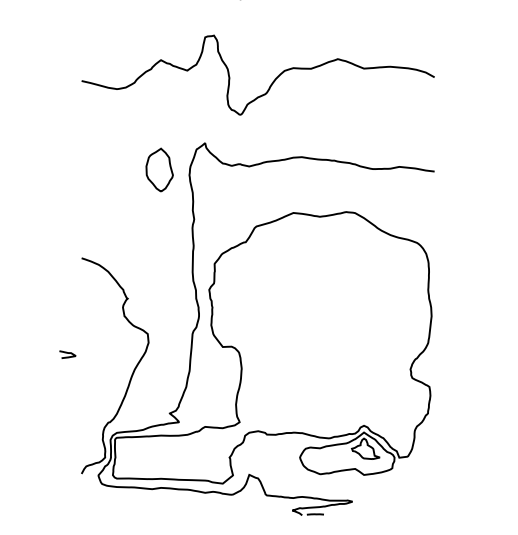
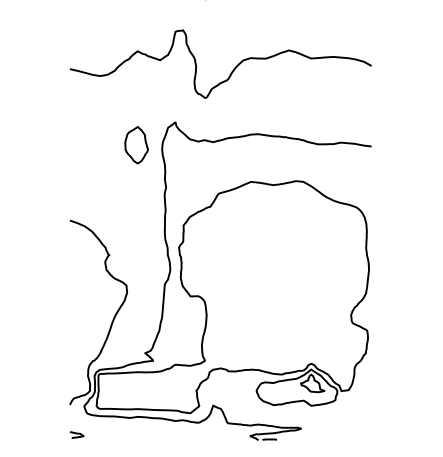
curve: (67, 354) -> (76, 434), moved

